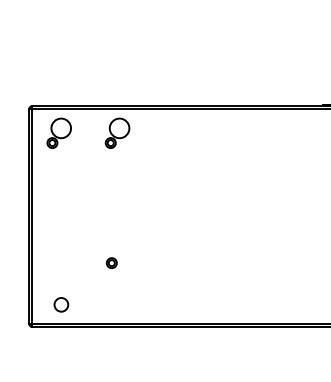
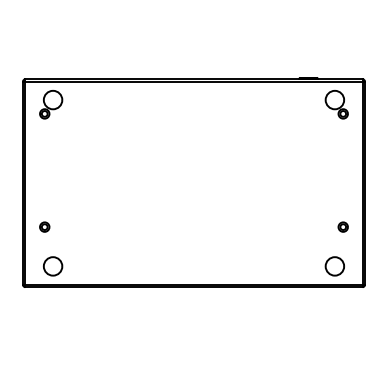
part: (117, 133) -> (106, 104), removed
part: (111, 262) -> (44, 226), moved
circle: (61, 304) -> (53, 266), size x1.43

